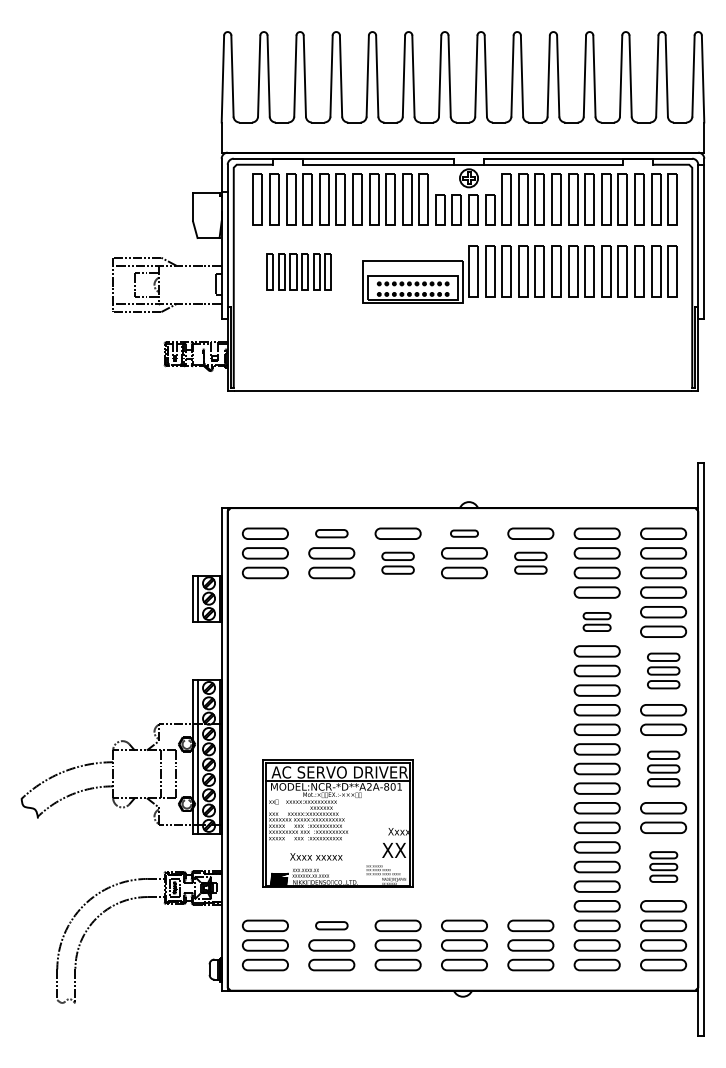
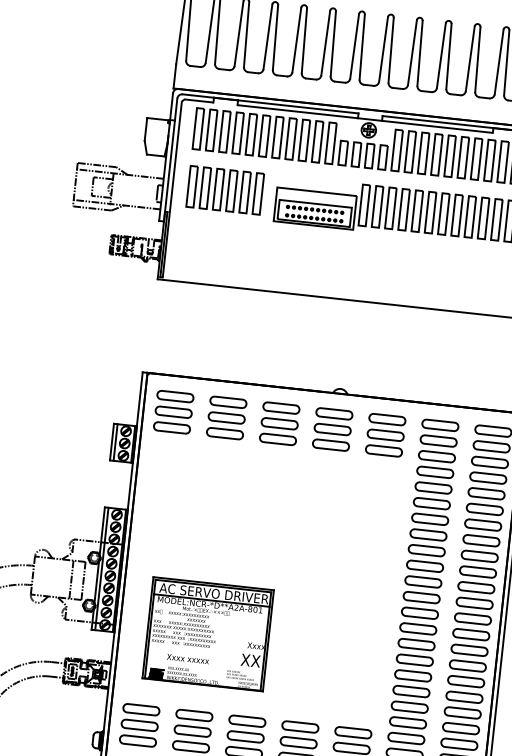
part: (298, 271) -> (224, 190), size x1.43
part: (331, 533) -> (228, 402), size x1.43
part: (464, 533) -> (334, 413), size x1.67
part: (397, 563) -> (278, 431), size x1.43
part: (530, 563) -> (384, 443), size x1.43
part: (596, 621) -> (432, 495), size x1.67
part: (663, 670) -> (481, 540), size x1.43
part: (663, 768) -> (472, 618), size x1.43
part: (663, 866) -> (464, 696), size x1.67
part: (331, 925) -> (194, 715), size x1.43

